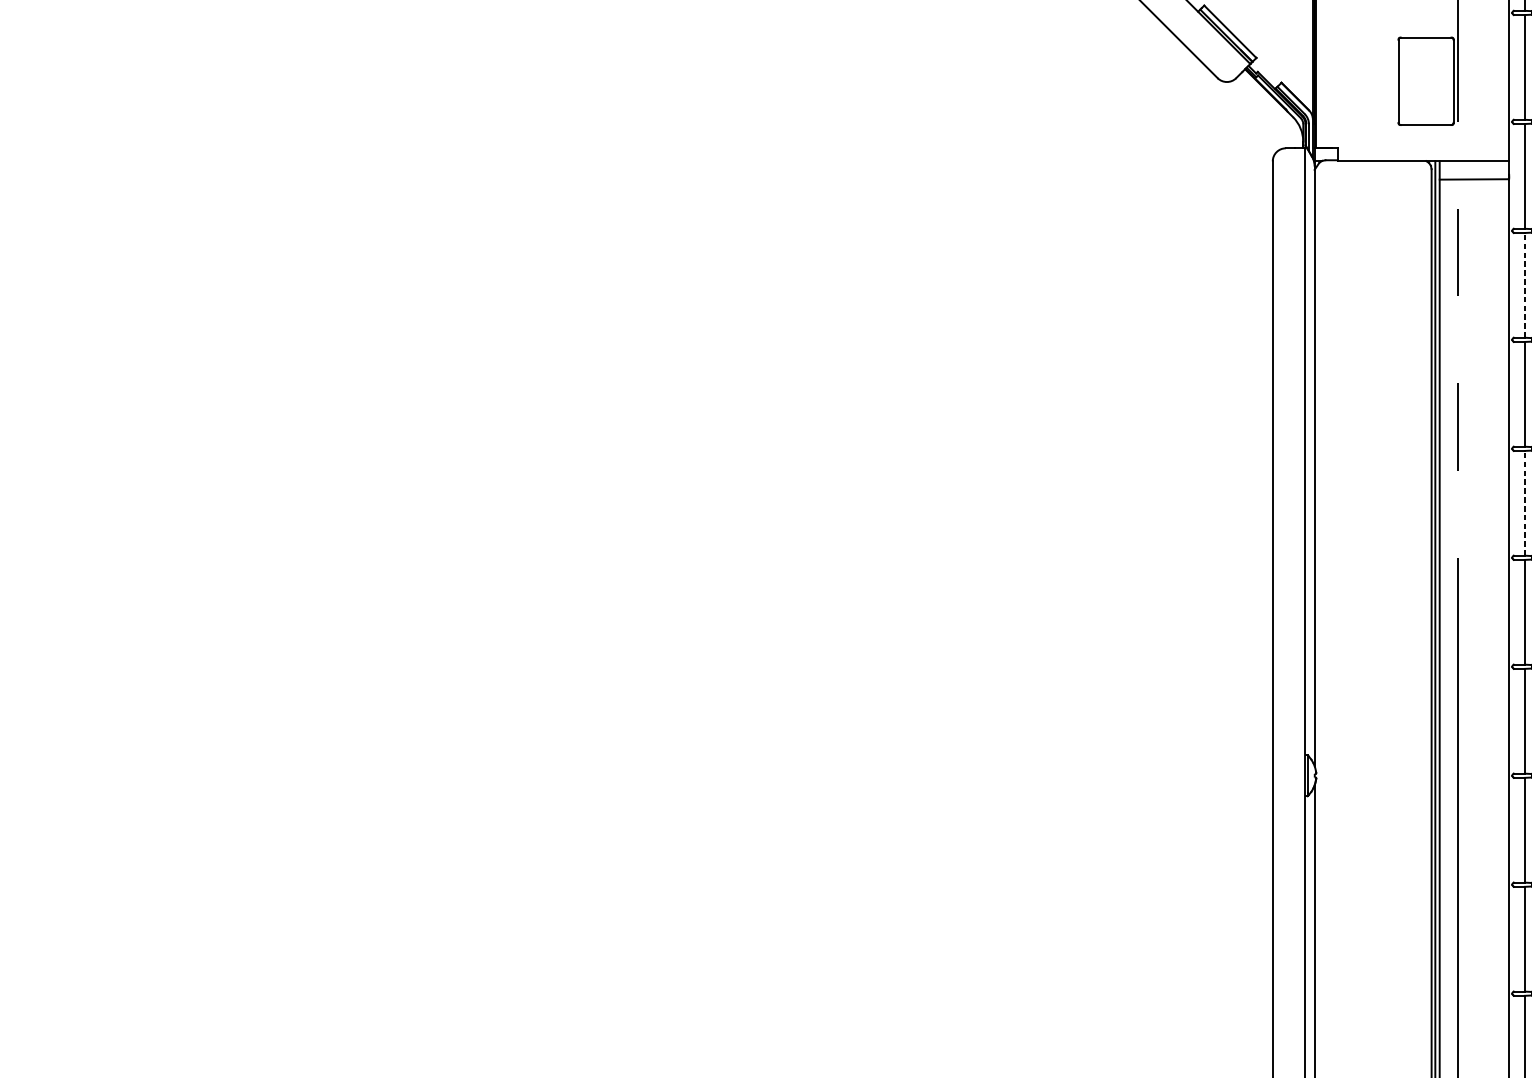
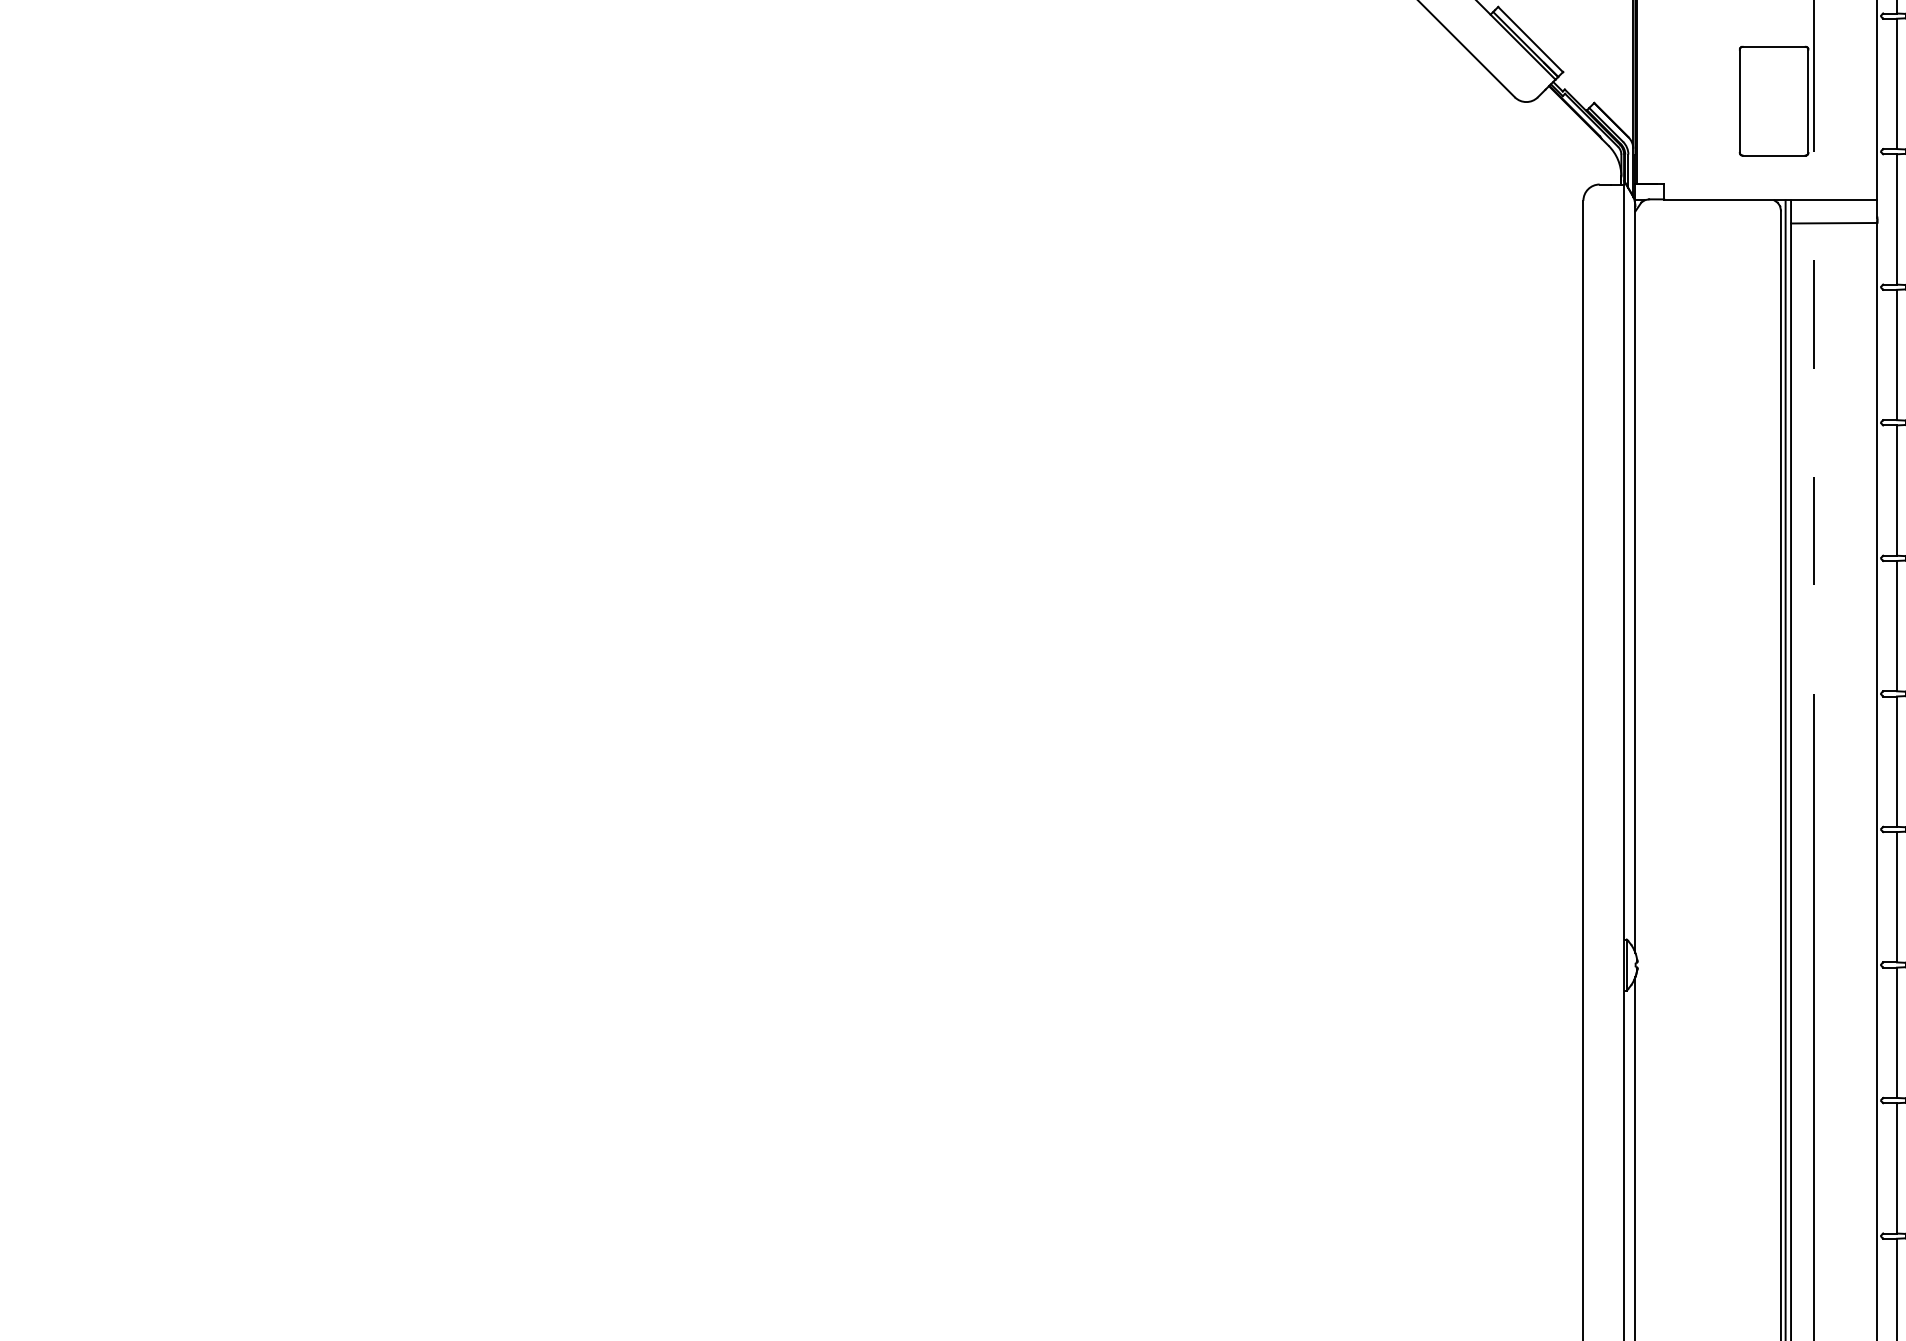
line: (1525, 284) -> (1897, 354), dashed -> solid
line: (1525, 502) -> (1897, 625), dashed -> solid

